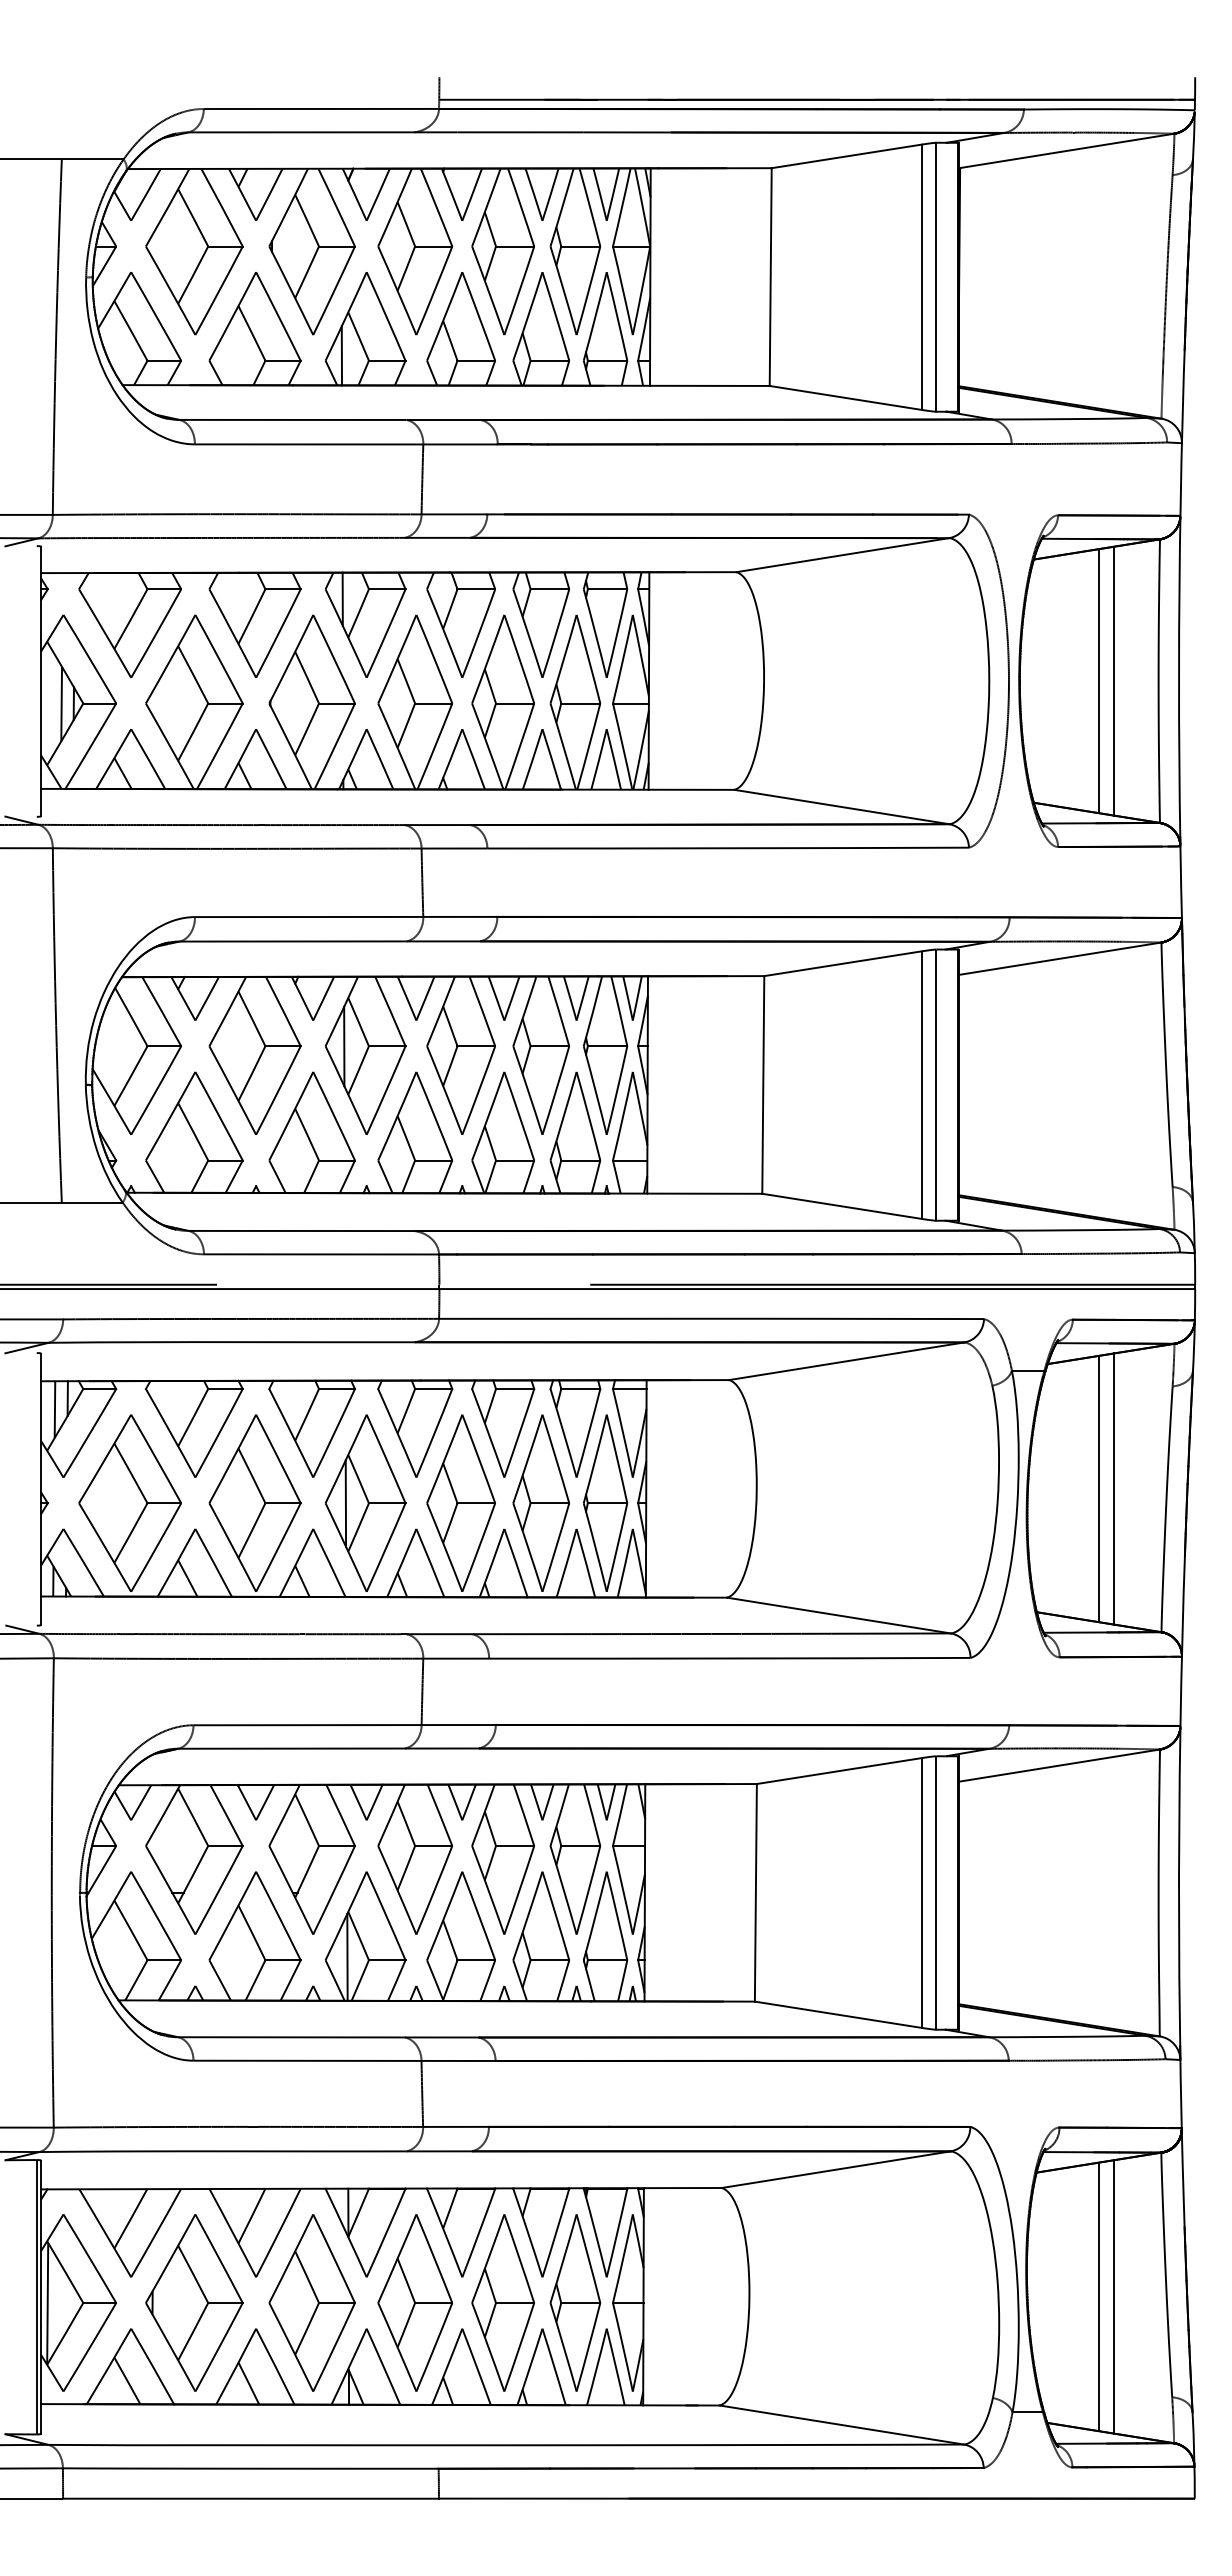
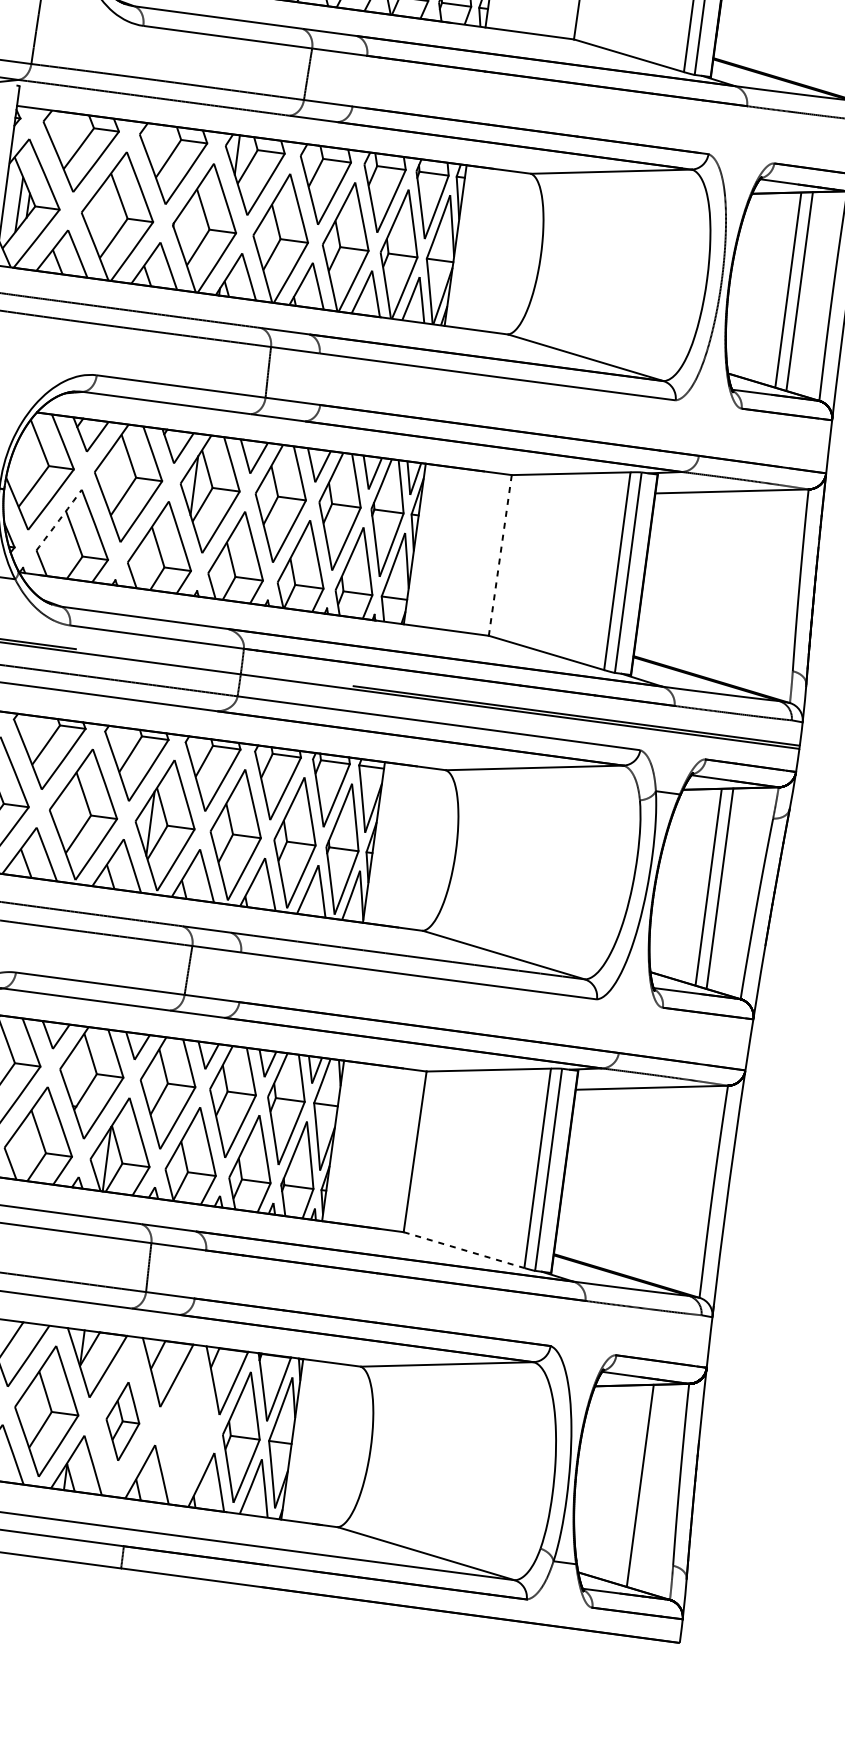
line: (763, 1084) -> (500, 555), solid -> dashed
arc: (170, 1116) -> (59, 520), solid -> dashed
line: (838, 2014) -> (464, 1249), solid -> dashed
line: (1099, 2296) -> (629, 1484), removed
part: (414, 2302) -> (122, 1421), size x0.6
part: (502, 2302) -> (187, 1429), removed

